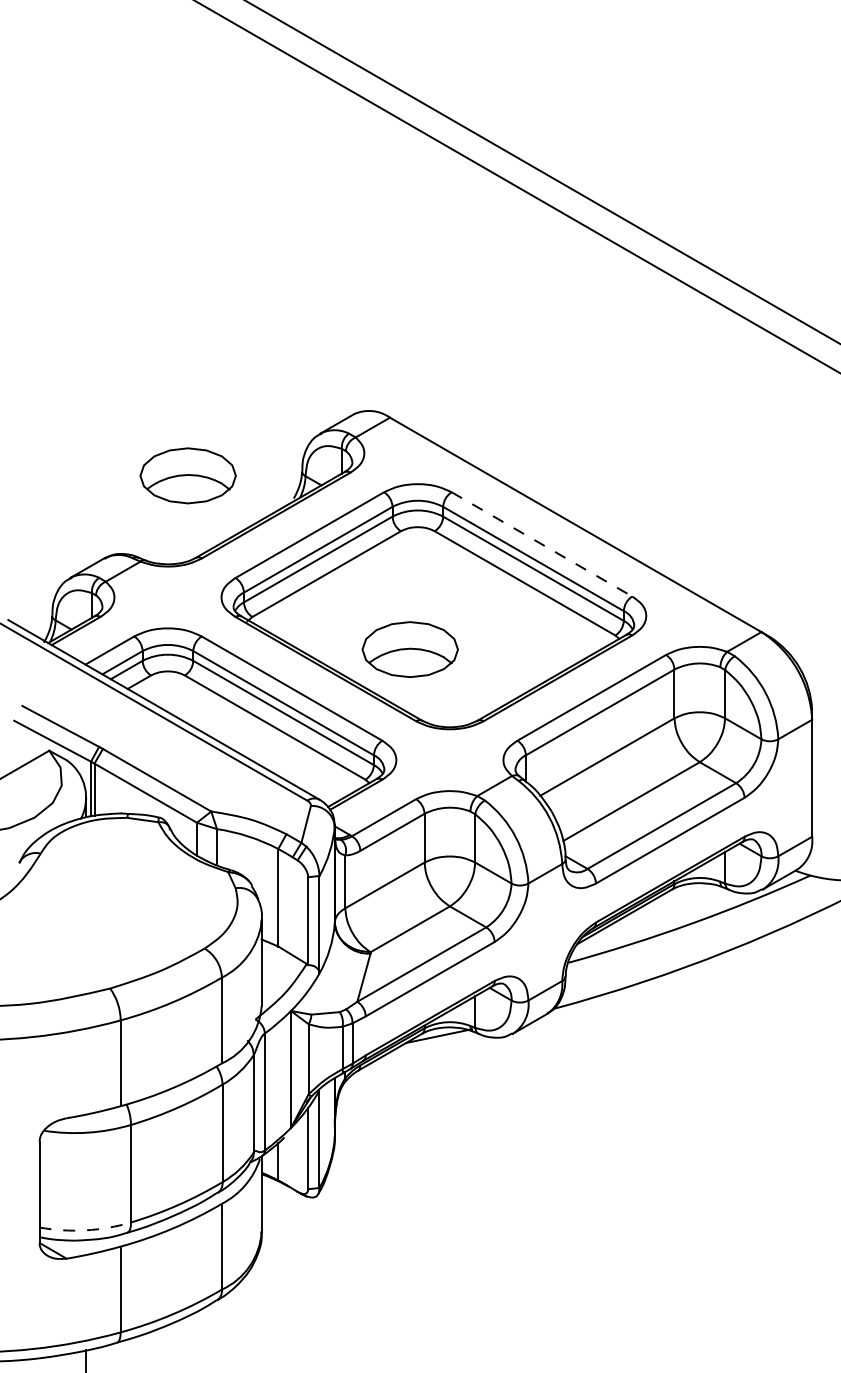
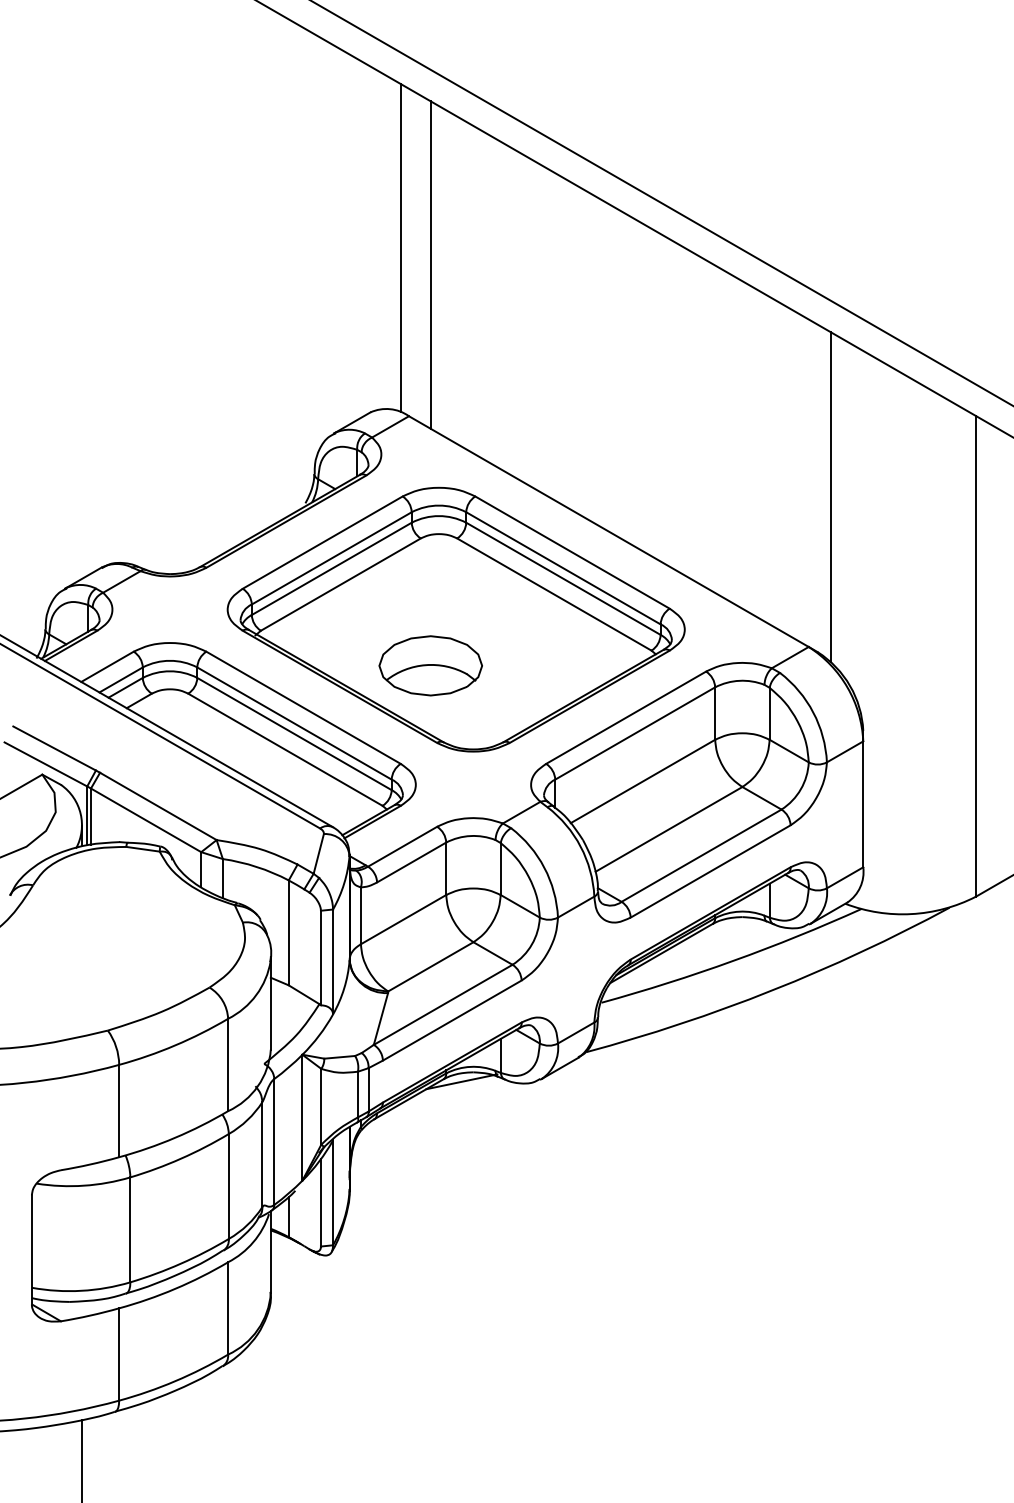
line: (382, 260) -> (400, 247), added
line: (409, 276) -> (430, 264), added
part: (187, 475) -> (191, 478), removed
line: (781, 492) -> (830, 496), added
line: (541, 544) -> (572, 552), dashed -> solid
arc: (85, 1230) -> (81, 1290), dashed -> solid

